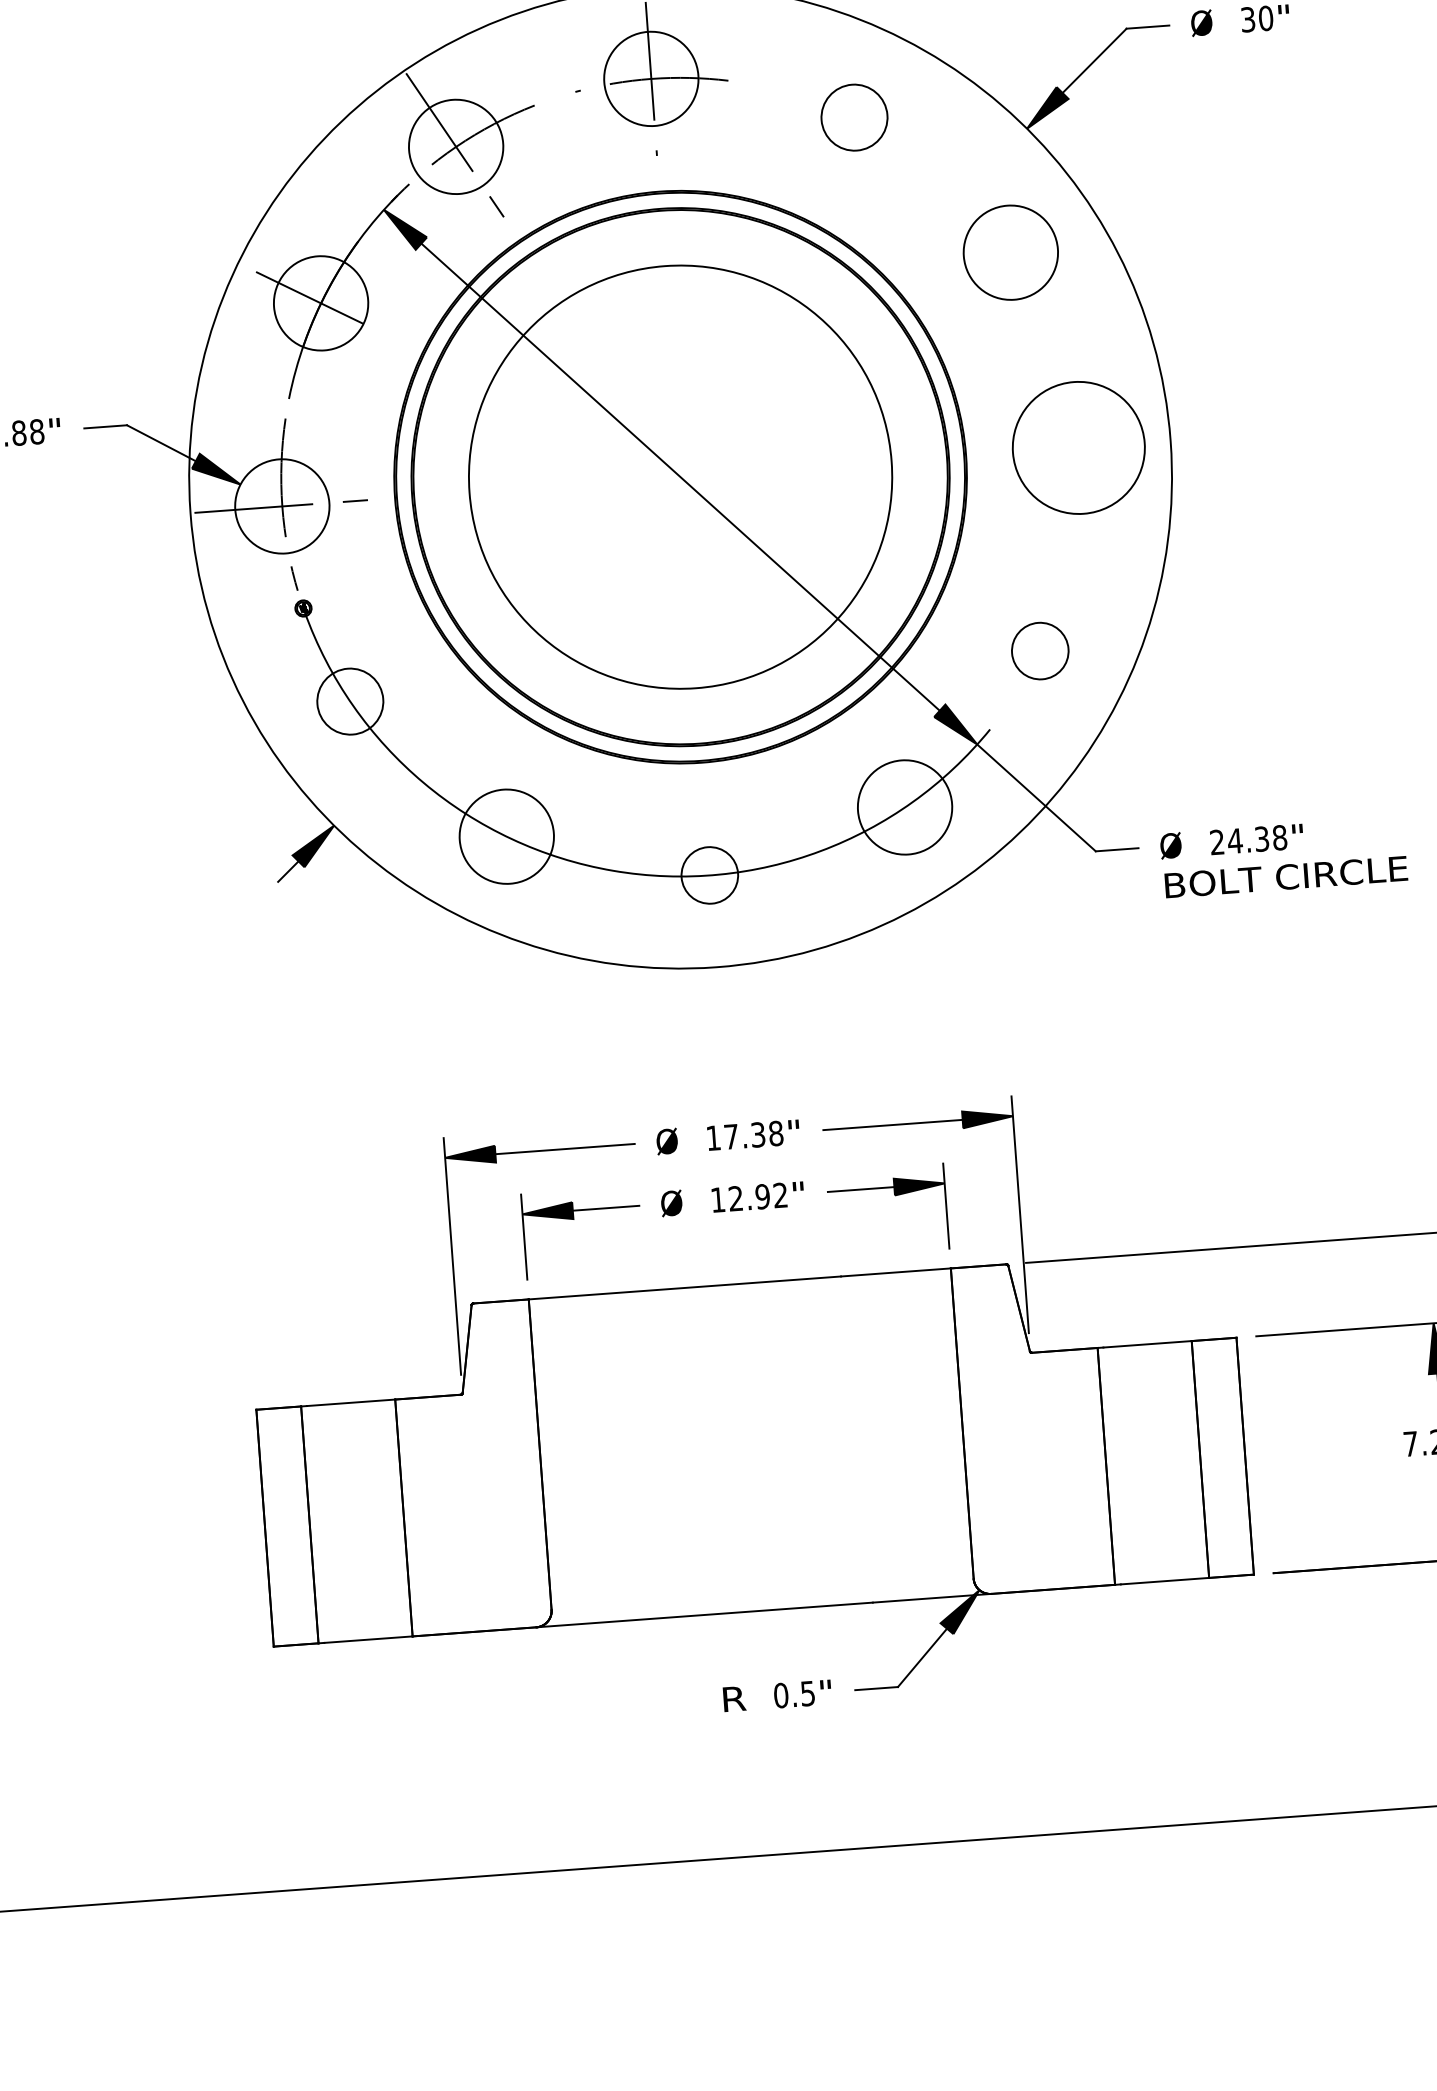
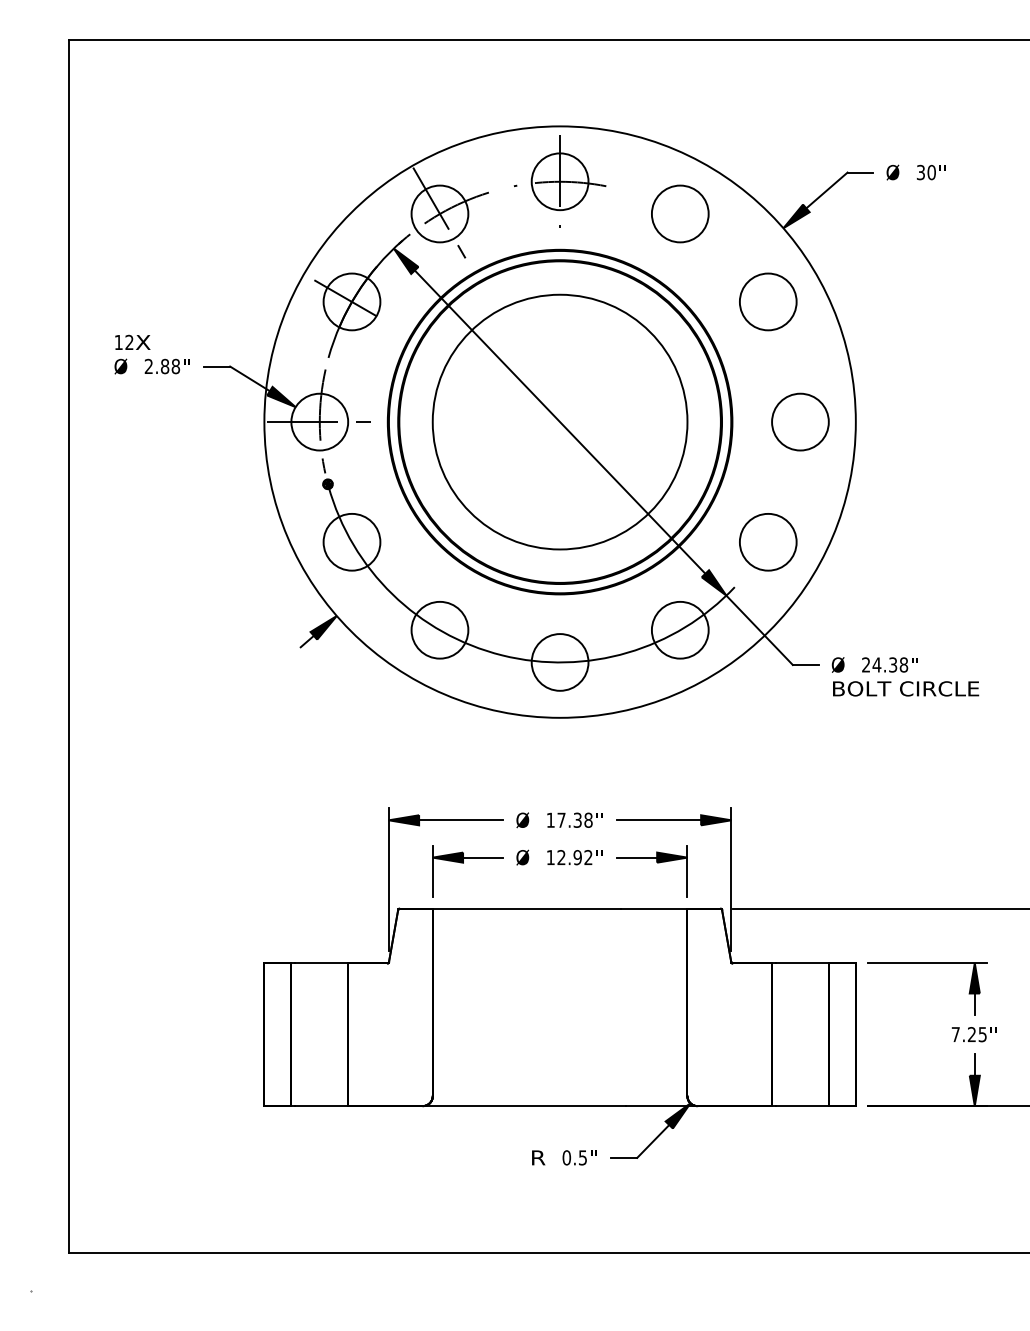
circle: (854, 116) -> (680, 213), size x1.43
circle: (1078, 446) -> (800, 421), size x0.71
circle: (1040, 651) -> (768, 542), size x1.67
circle: (349, 700) -> (351, 541), size x1.43
circle: (708, 875) -> (559, 662), size x1.67

